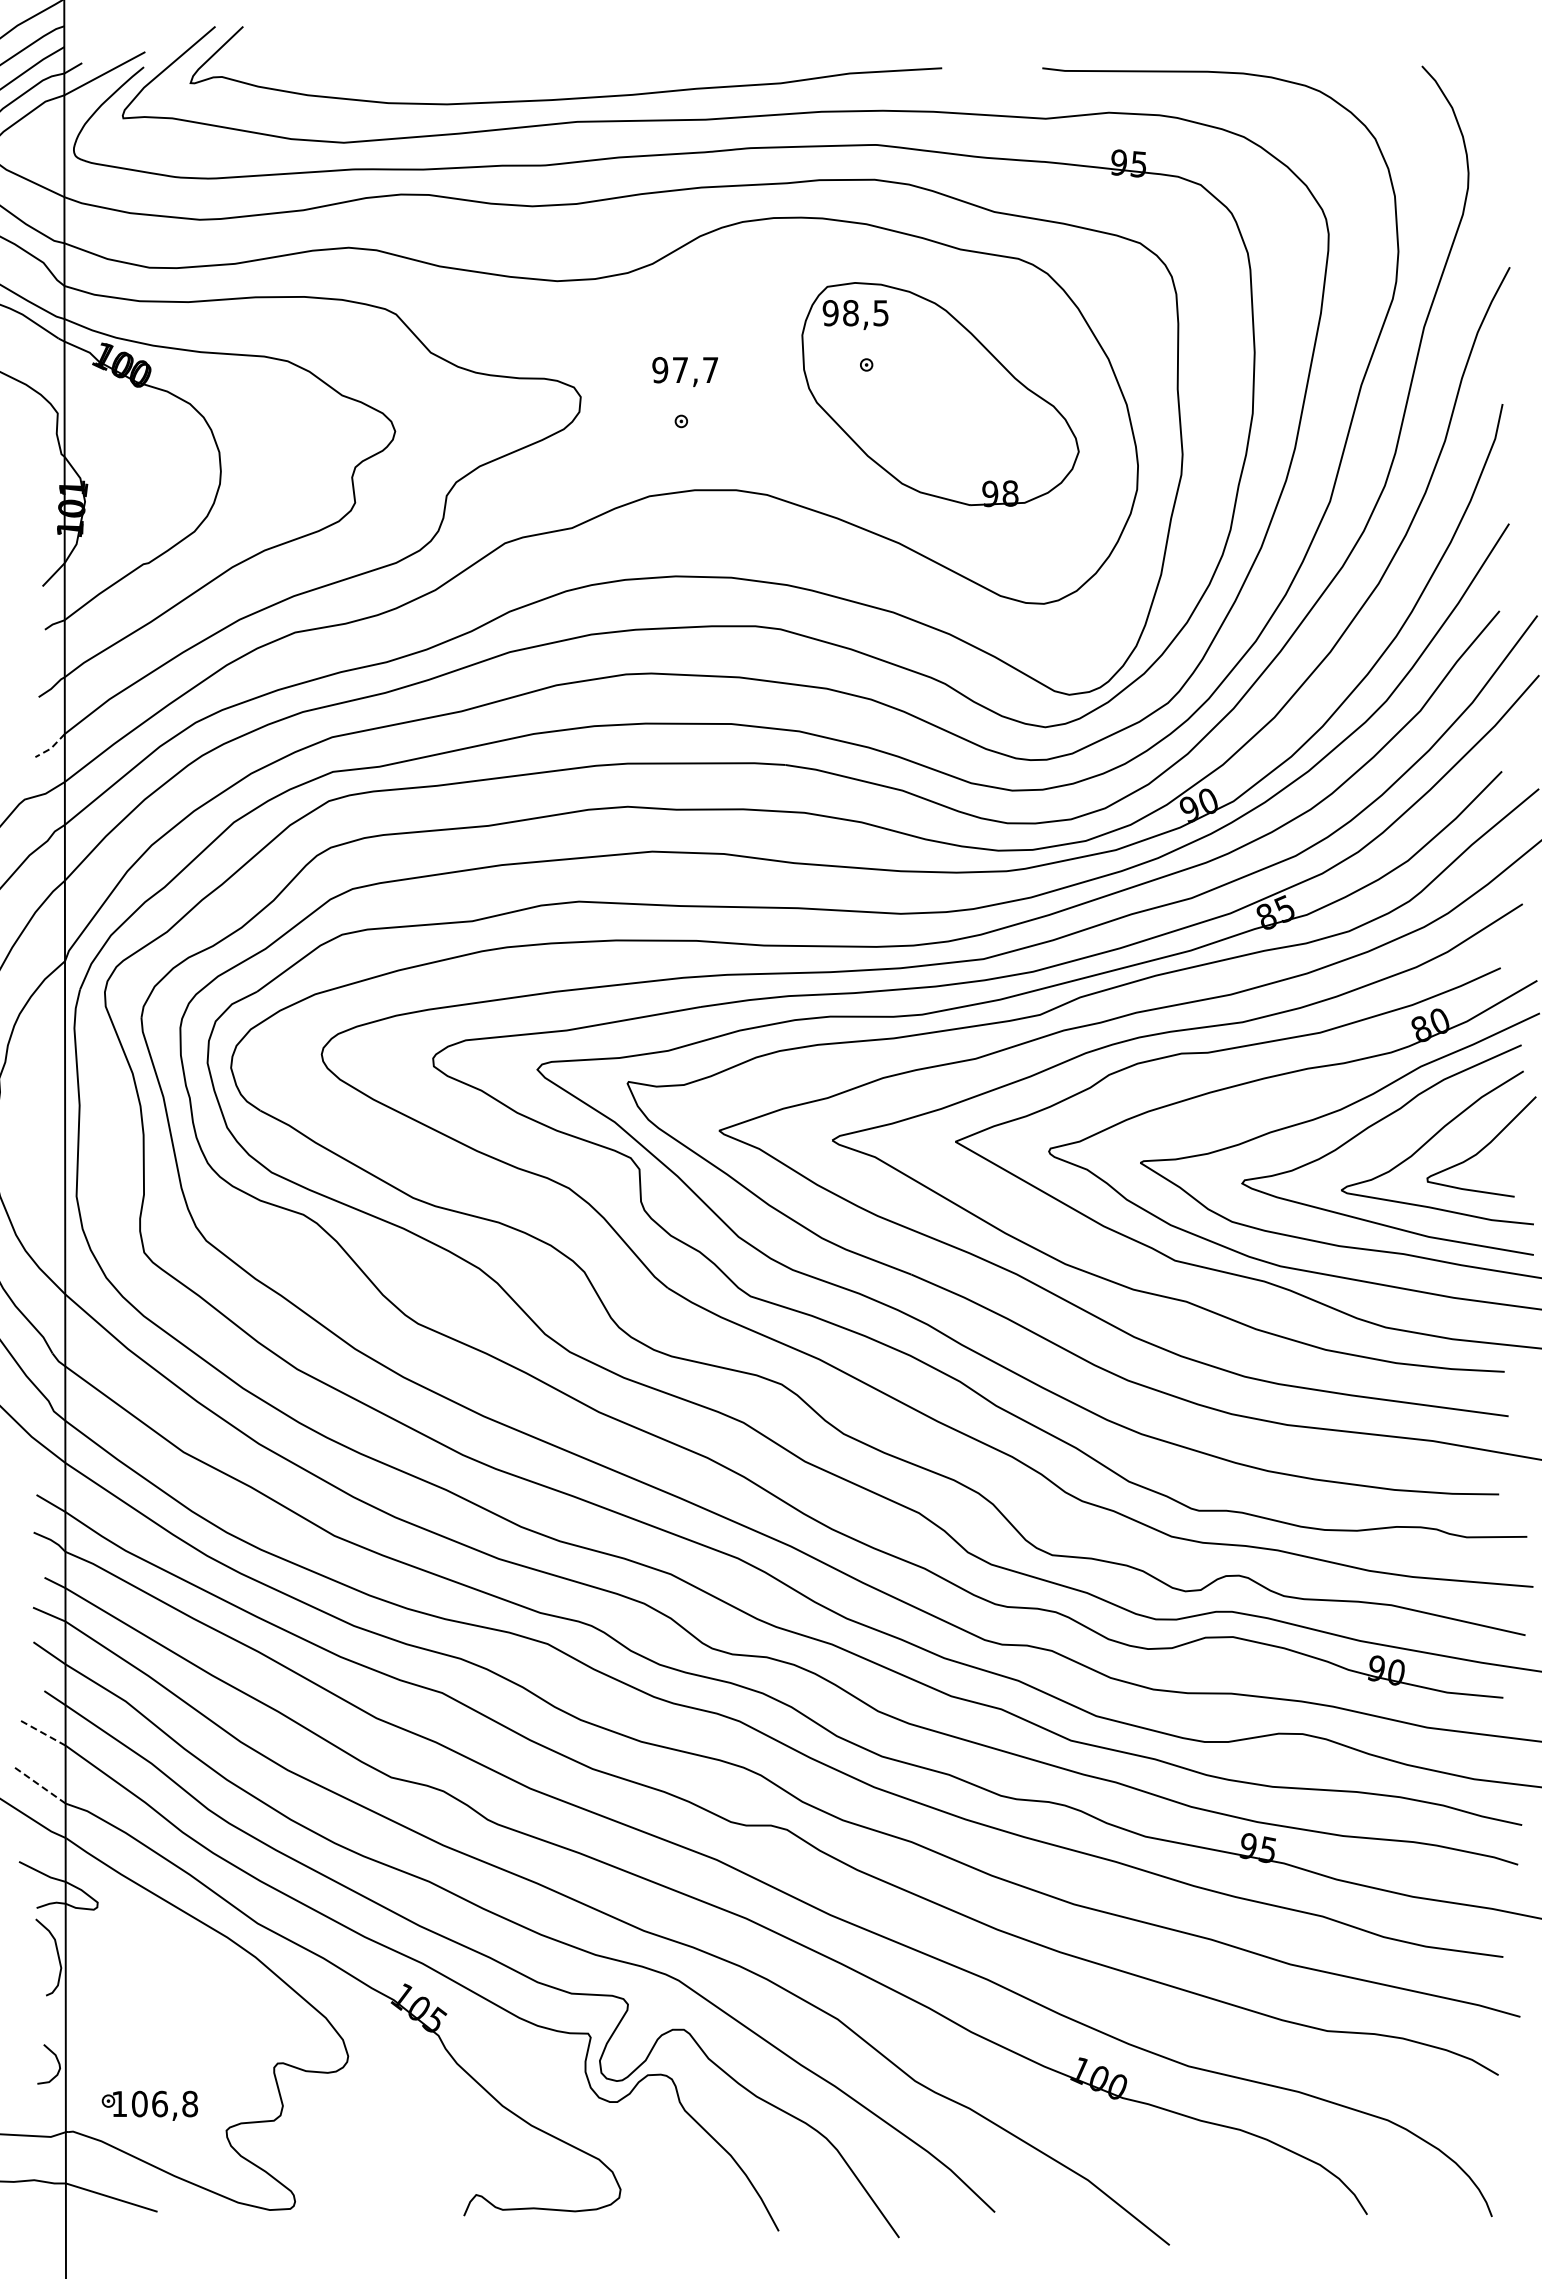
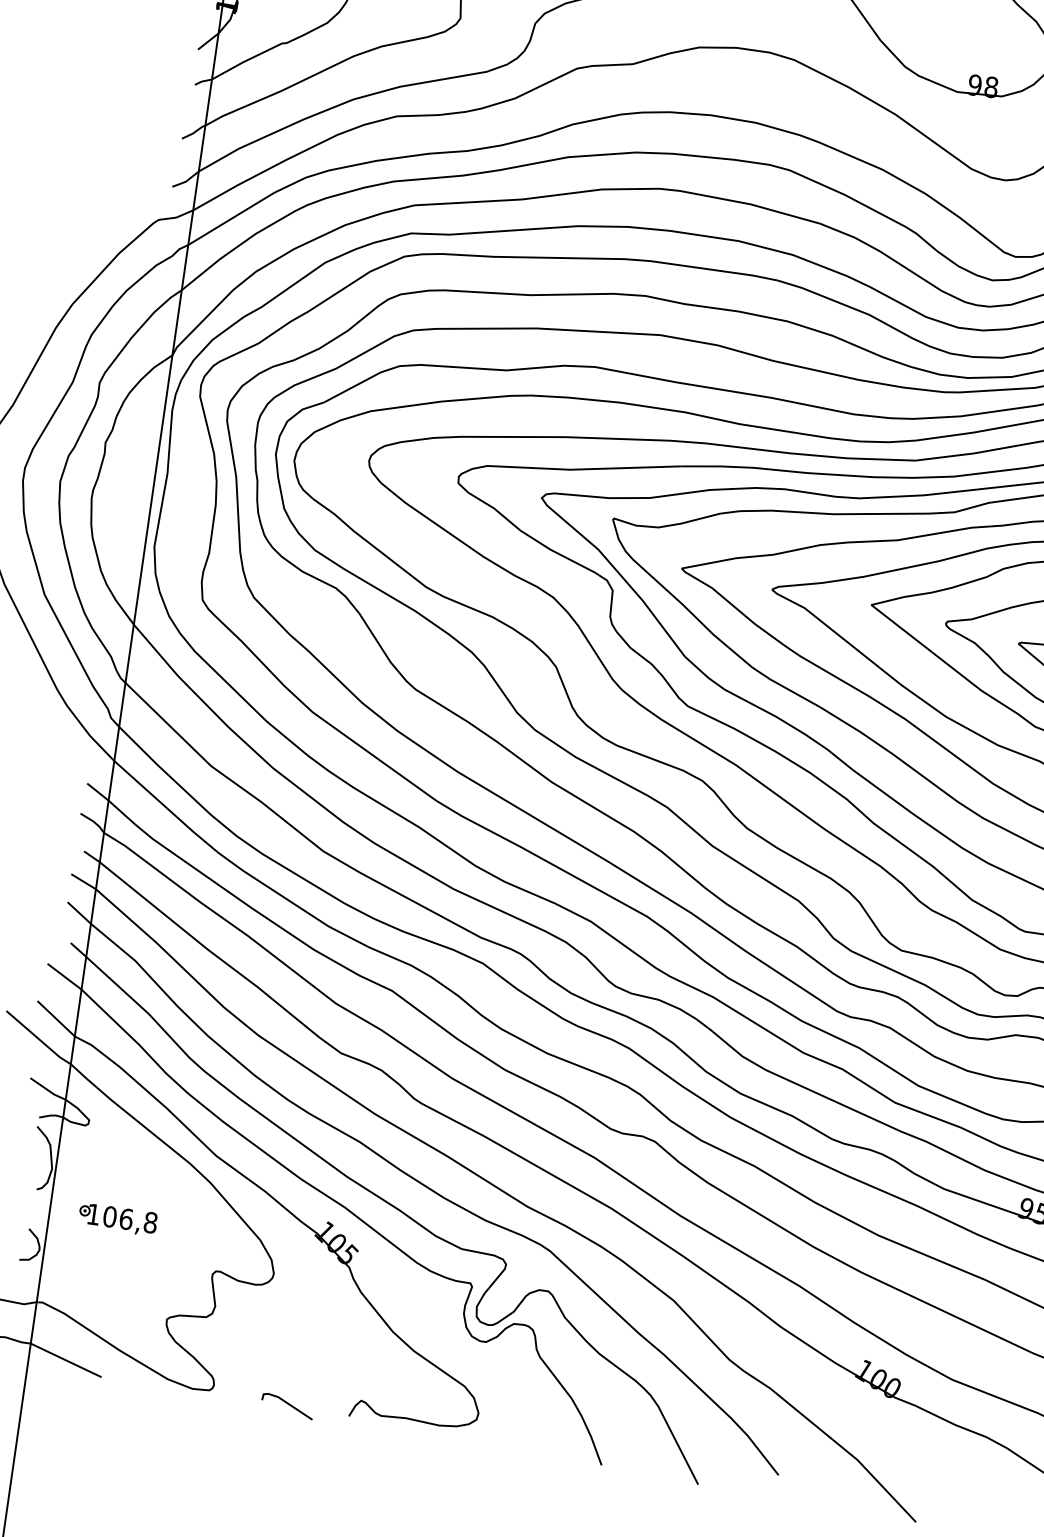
line: (51, 747) -> (186, 180), dashed -> solid
line: (42, 1732) -> (64, 976), dashed -> solid
line: (39, 1785) -> (55, 1018), dashed -> solid
part: (149, 2105) -> (117, 1219), moved
line: (388, 2212) -> (288, 1404), added

